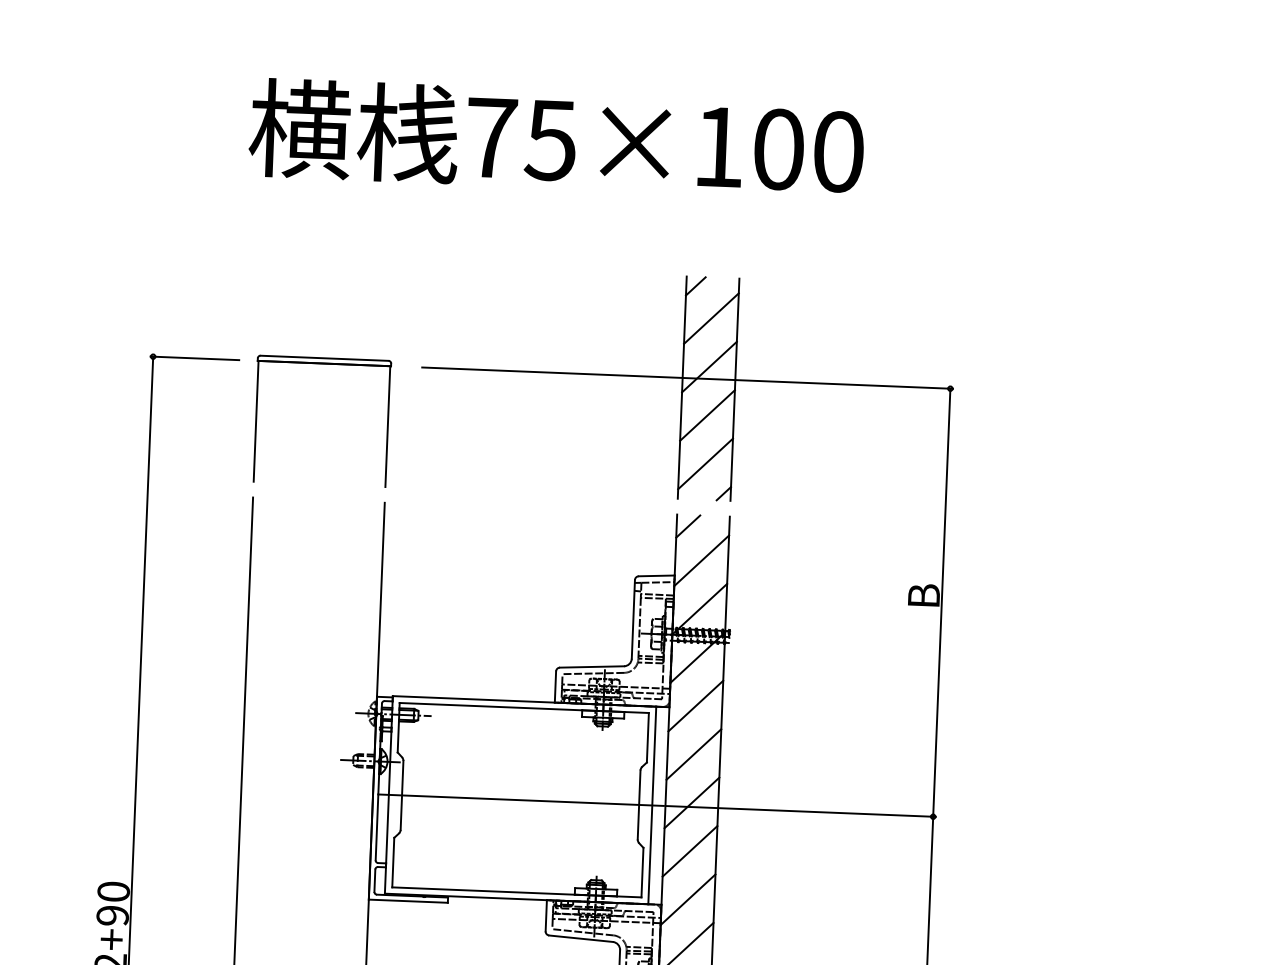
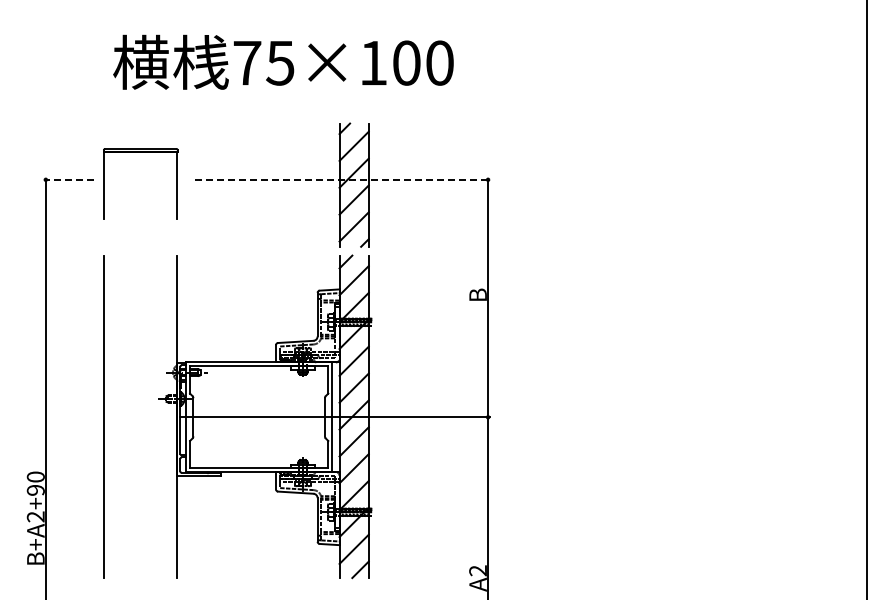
text: (556, 137) -> (283, 61), moved
line: (194, 357) -> (68, 179), solid -> dashed
part: (323, 364) -> (140, 152), moved
line: (687, 377) -> (342, 179), solid -> dashed

